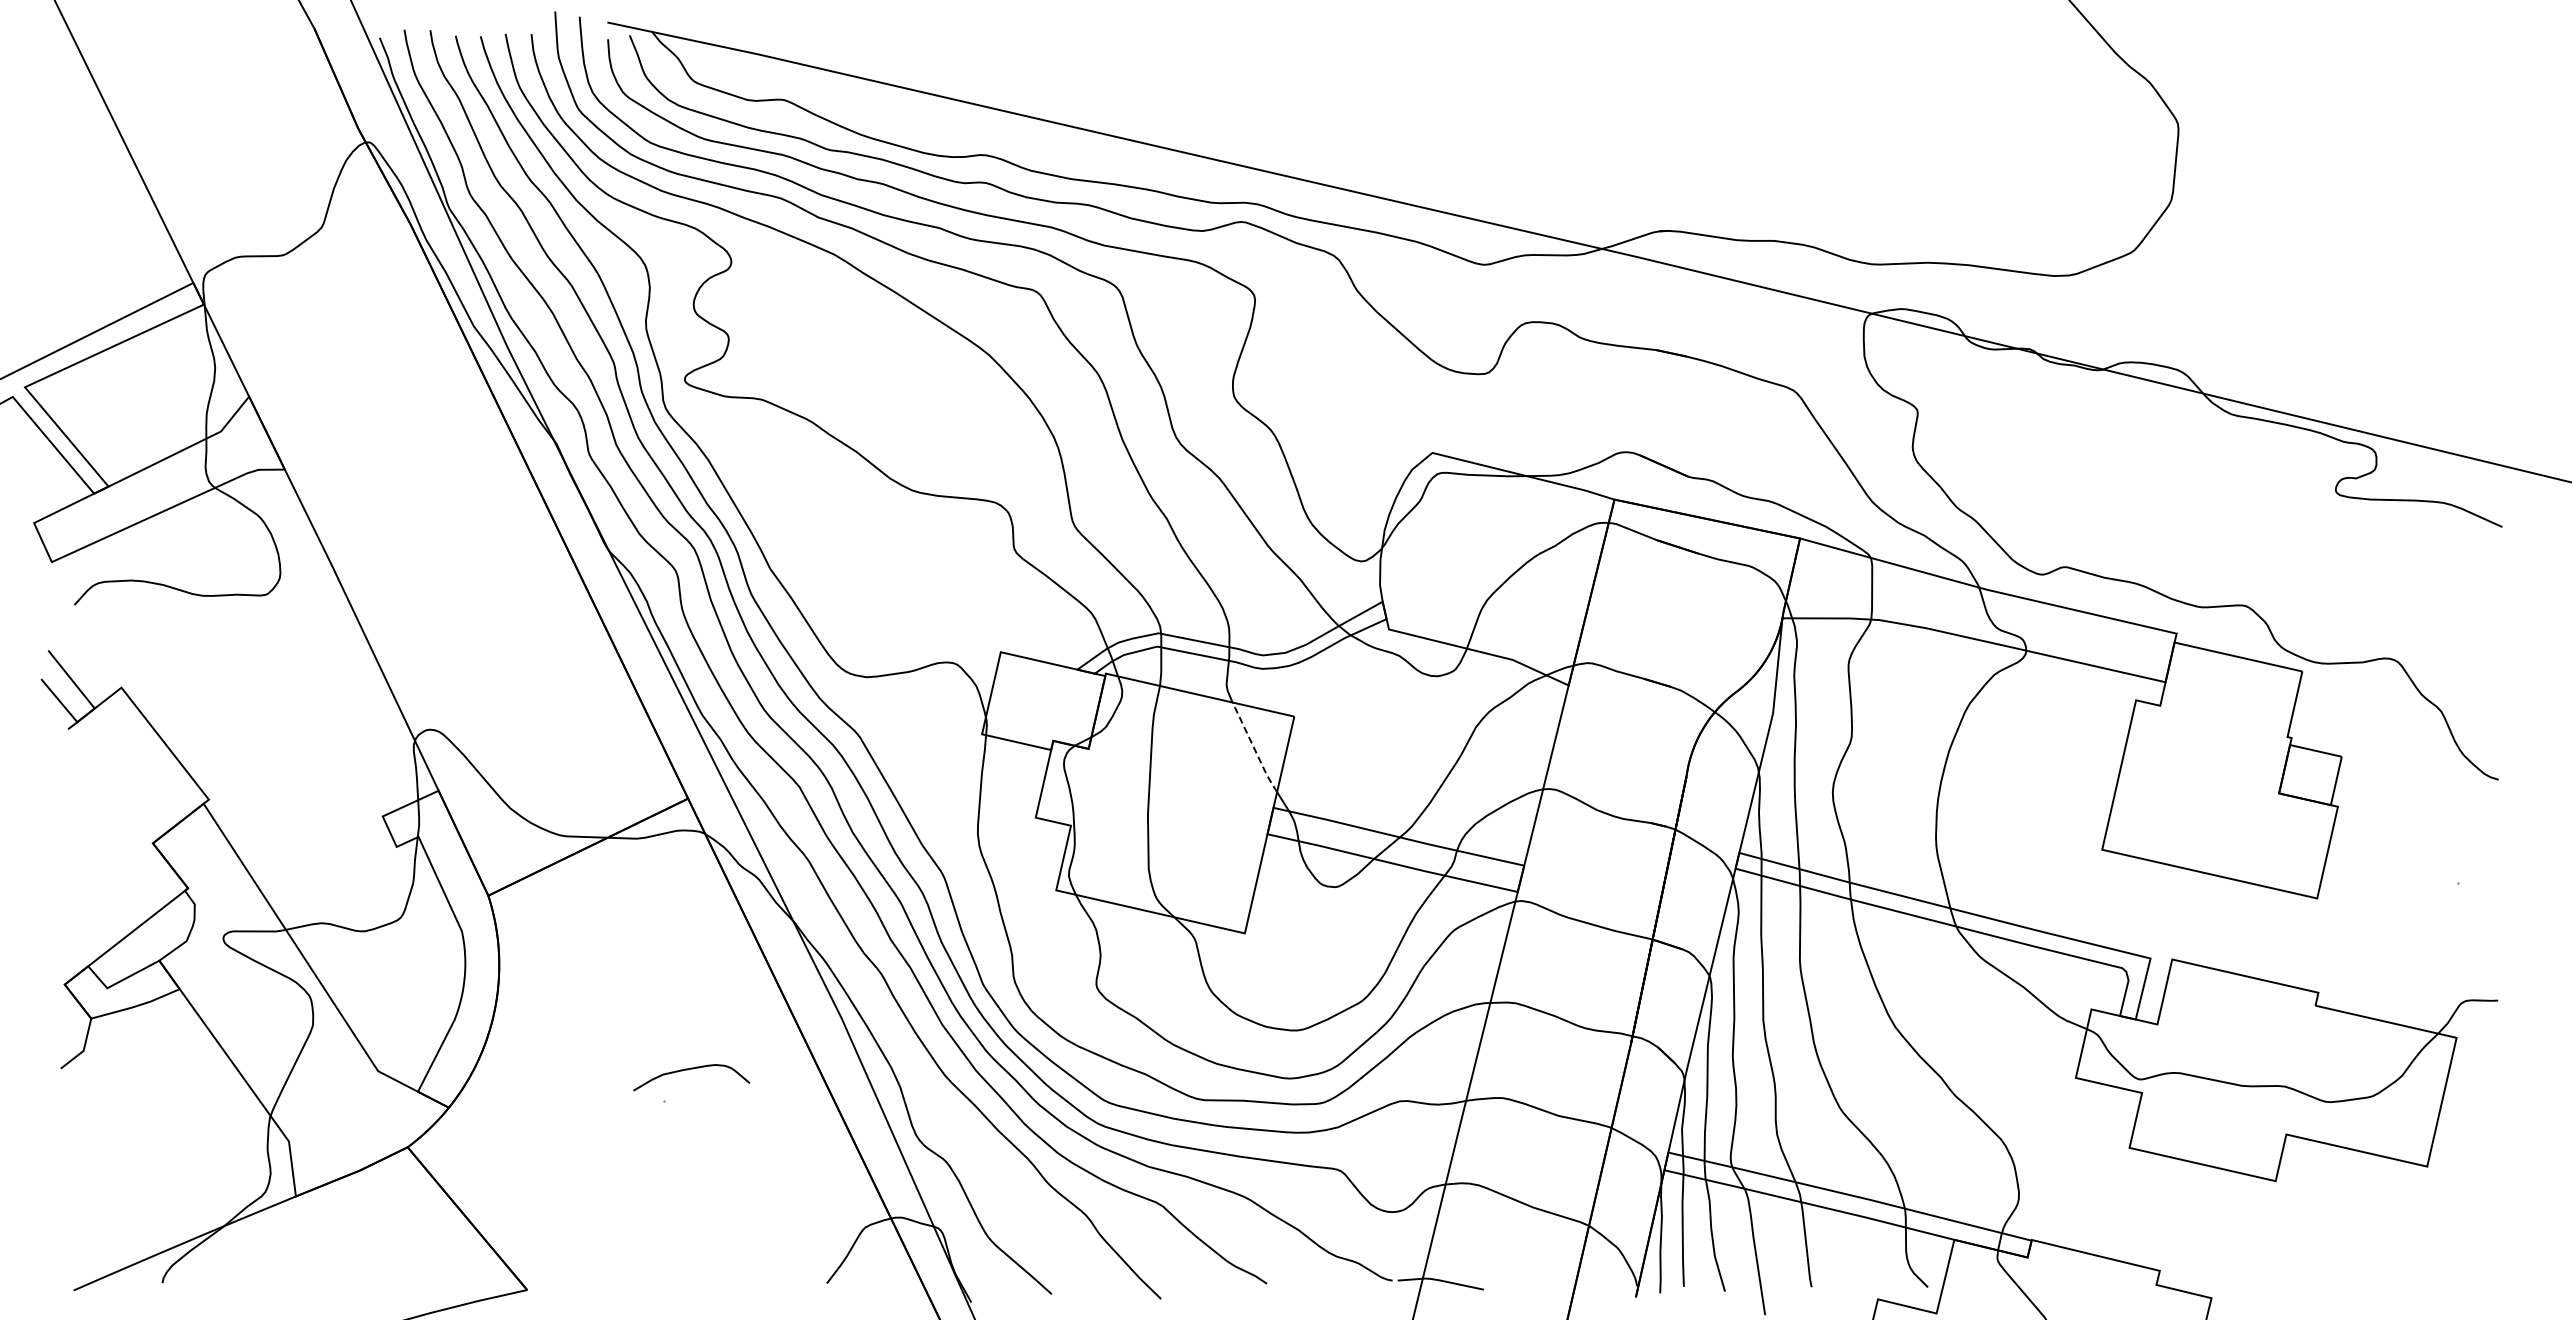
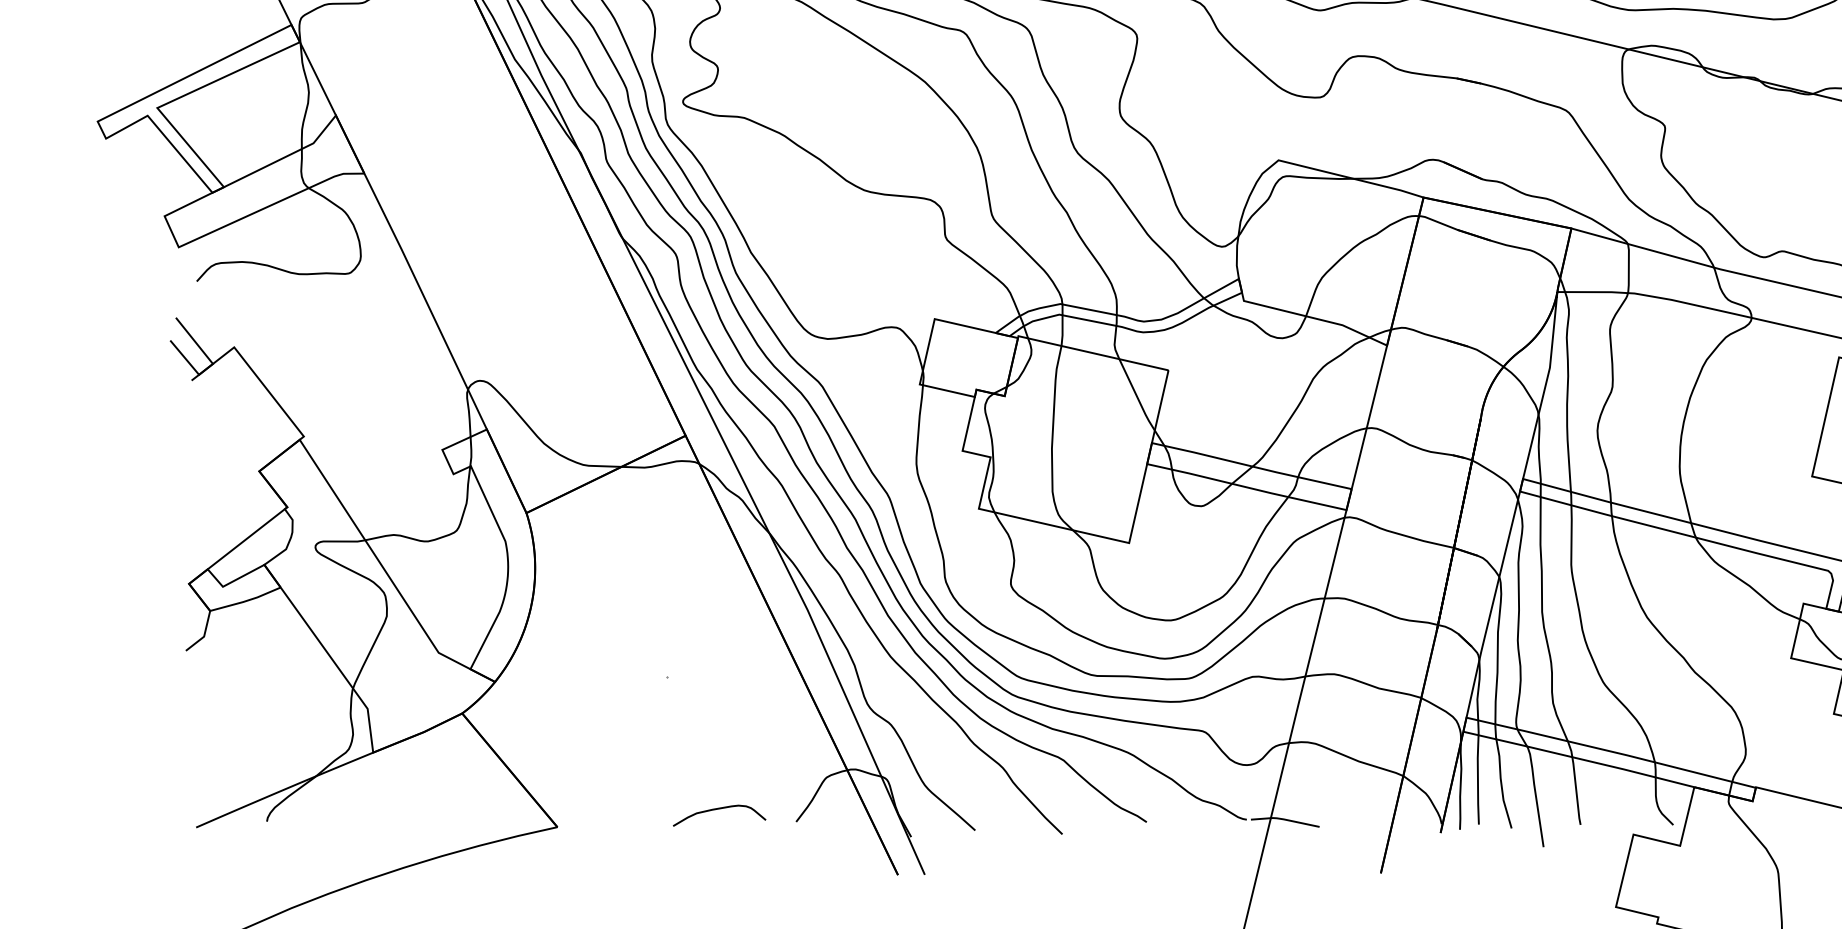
line: (1254, 748) -> (1136, 395), dashed -> solid
curve: (688, 1070) -> (717, 810), moved

